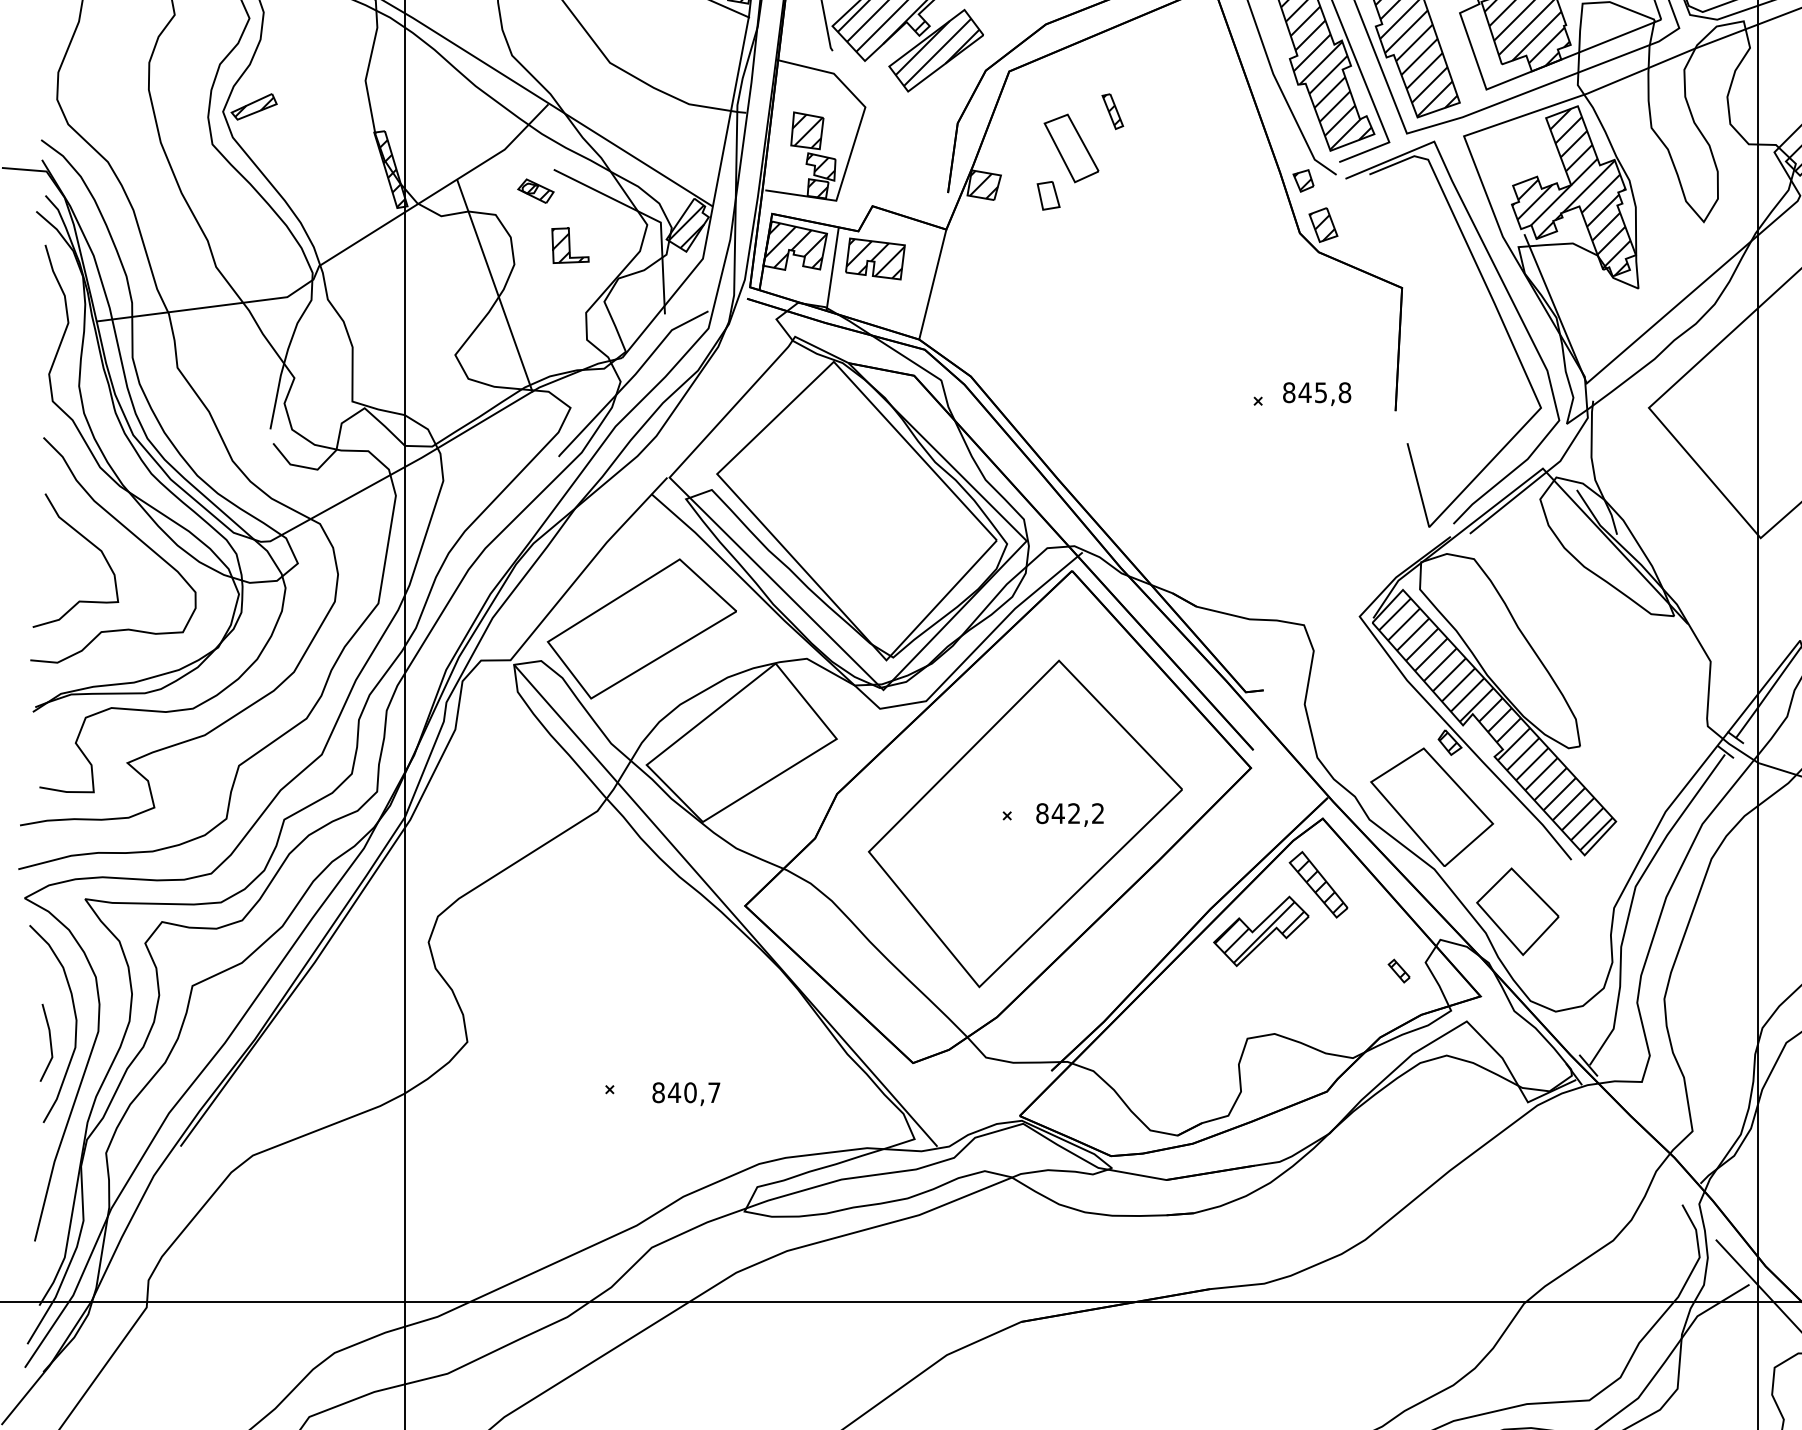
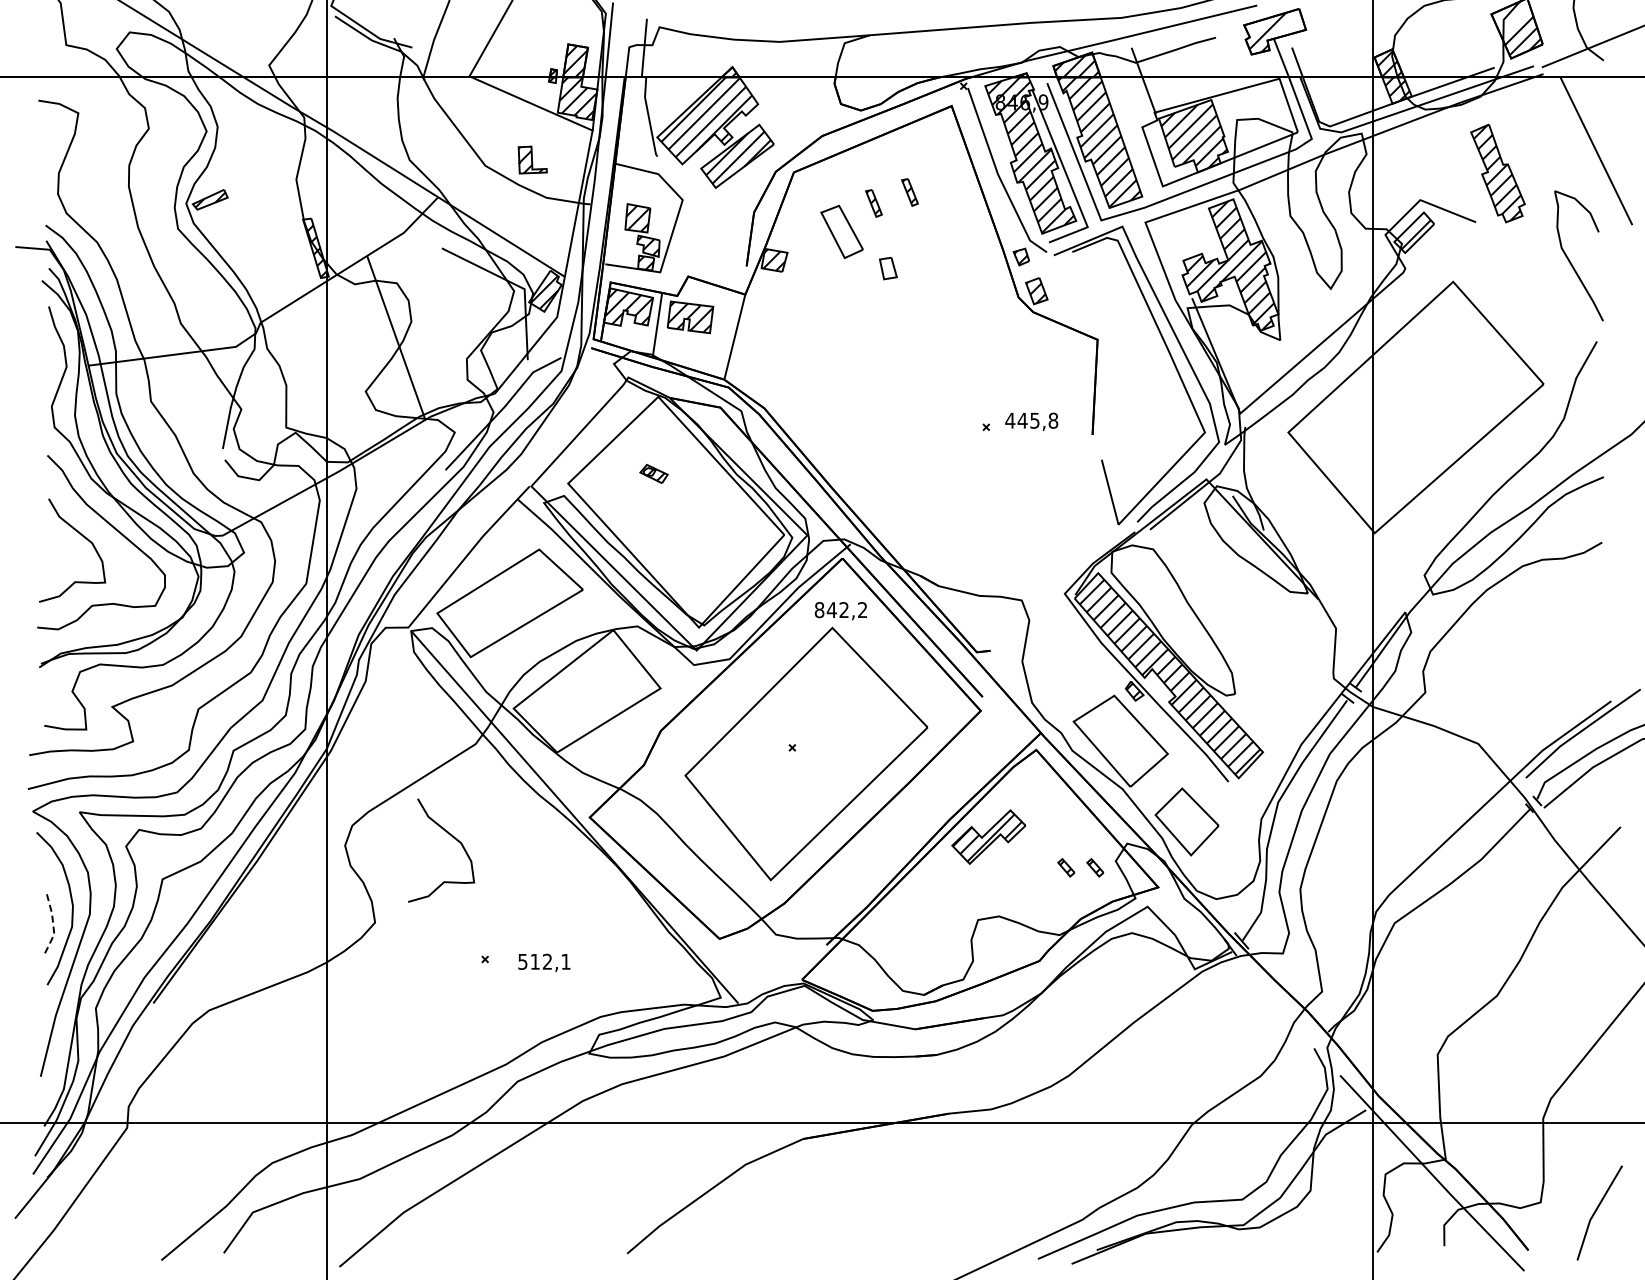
part: (1158, 97) -> (909, 192), added
part: (535, 190) -> (653, 473), moved
part: (1048, 195) -> (888, 268), moved
part: (570, 244) -> (532, 159), moved
text: (1289, 392) -> (1010, 420), 845,8 -> 445,8
text: (1069, 815) -> (840, 611), moved
part: (1317, 884) -> (1032, 800), removed
curve: (568, 933) -> (453, 838), added
part: (1360, 970) -> (1065, 867), added
line: (51, 1043) -> (53, 923), solid -> dashed
text: (686, 1092) -> (544, 961), 840,7 -> 512,1

